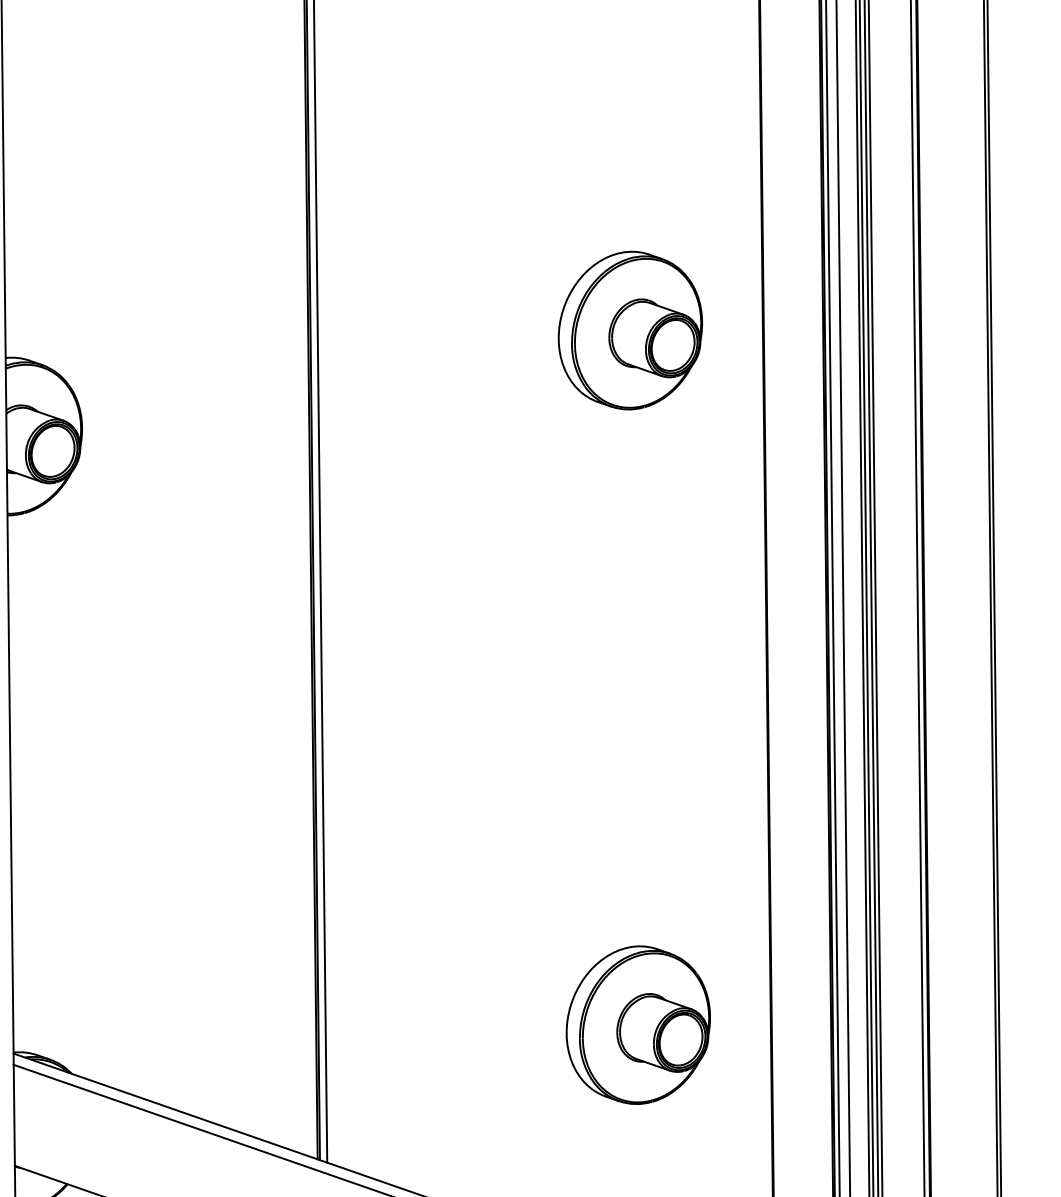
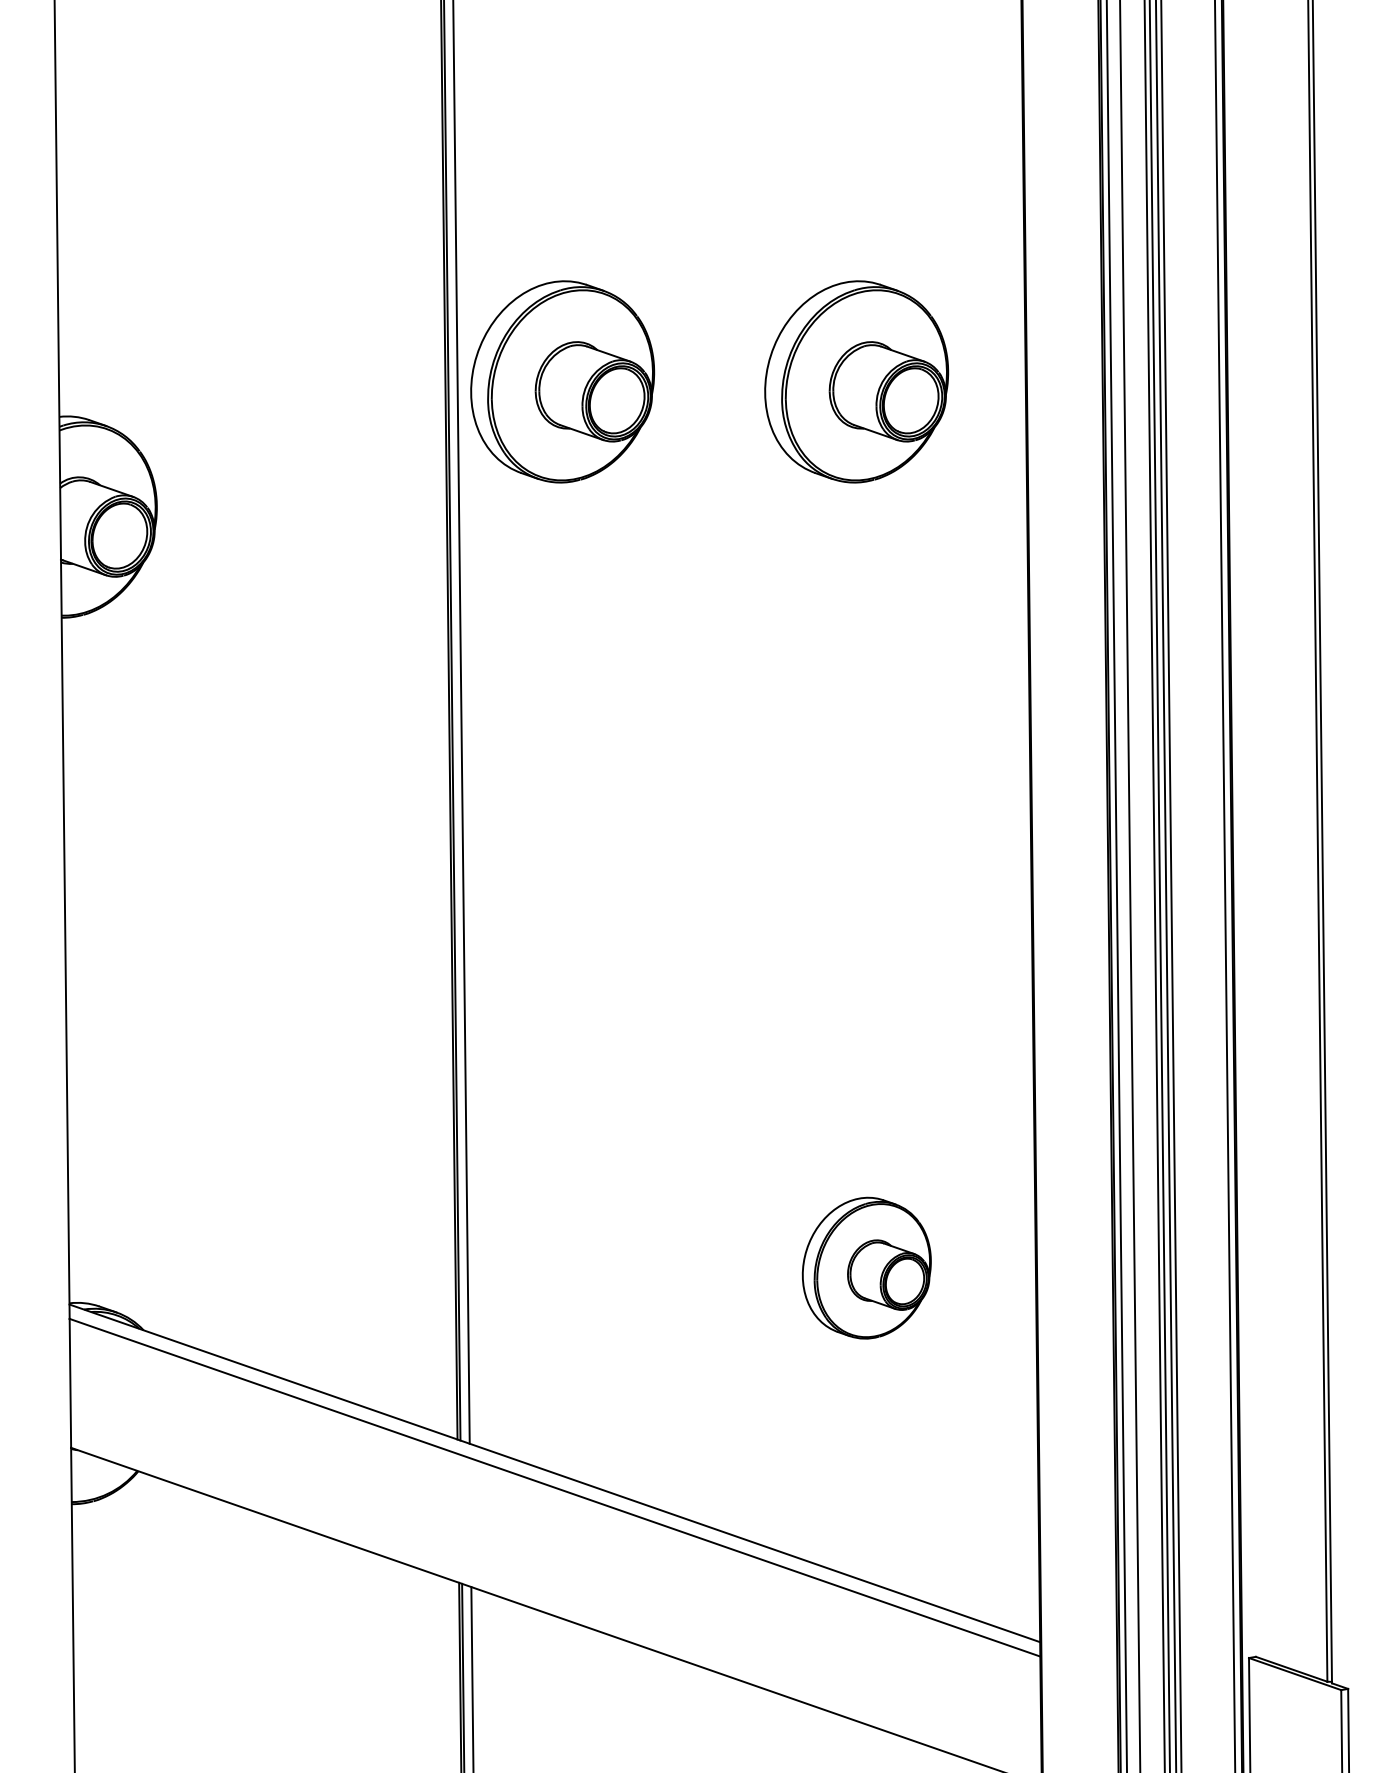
part: (399, 330) -> (562, 381), added
part: (638, 1024) -> (866, 1267), size x0.7

